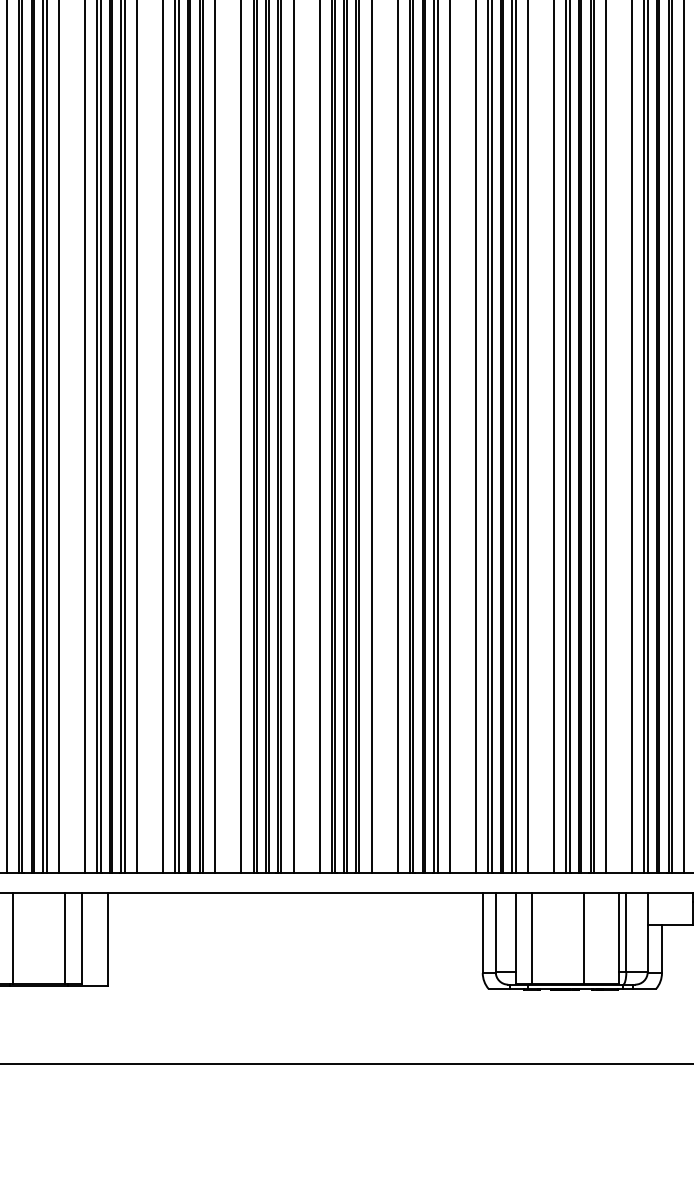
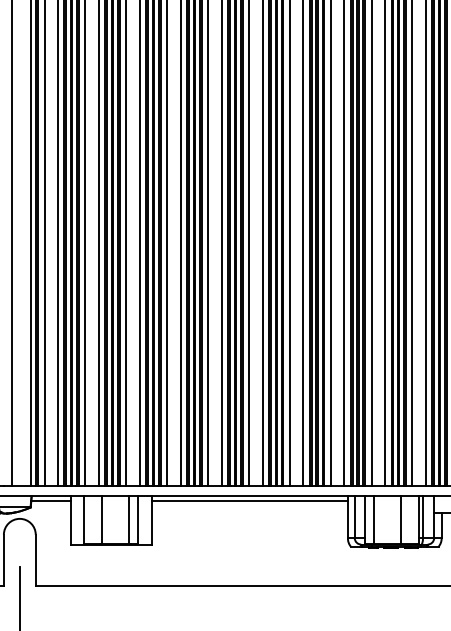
line: (294, 902) -> (249, 501), added

